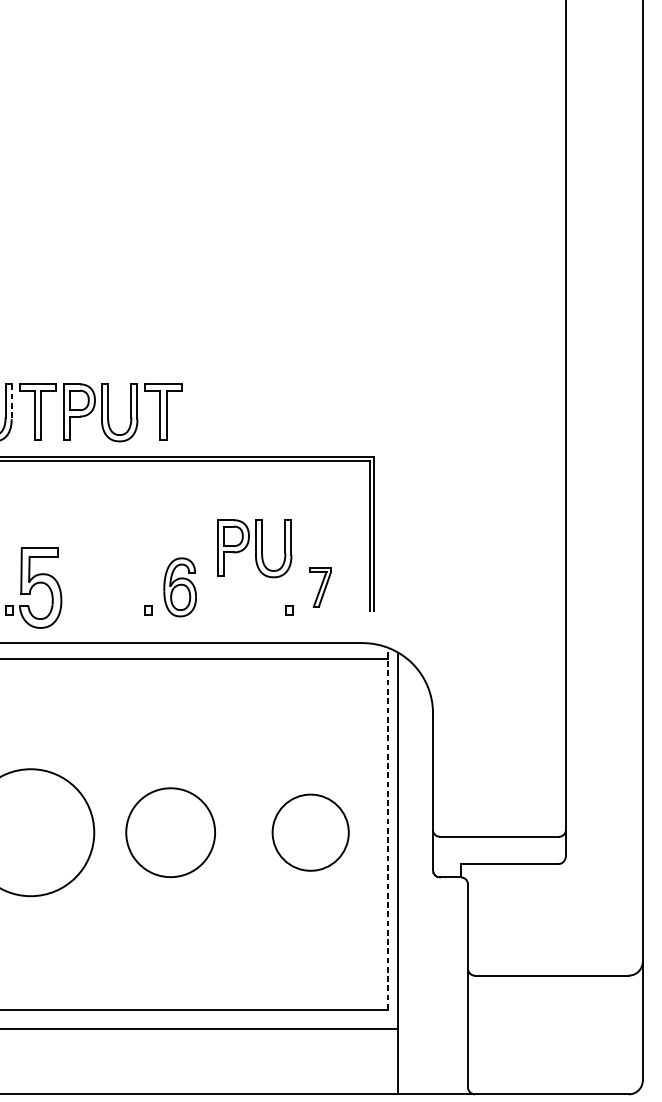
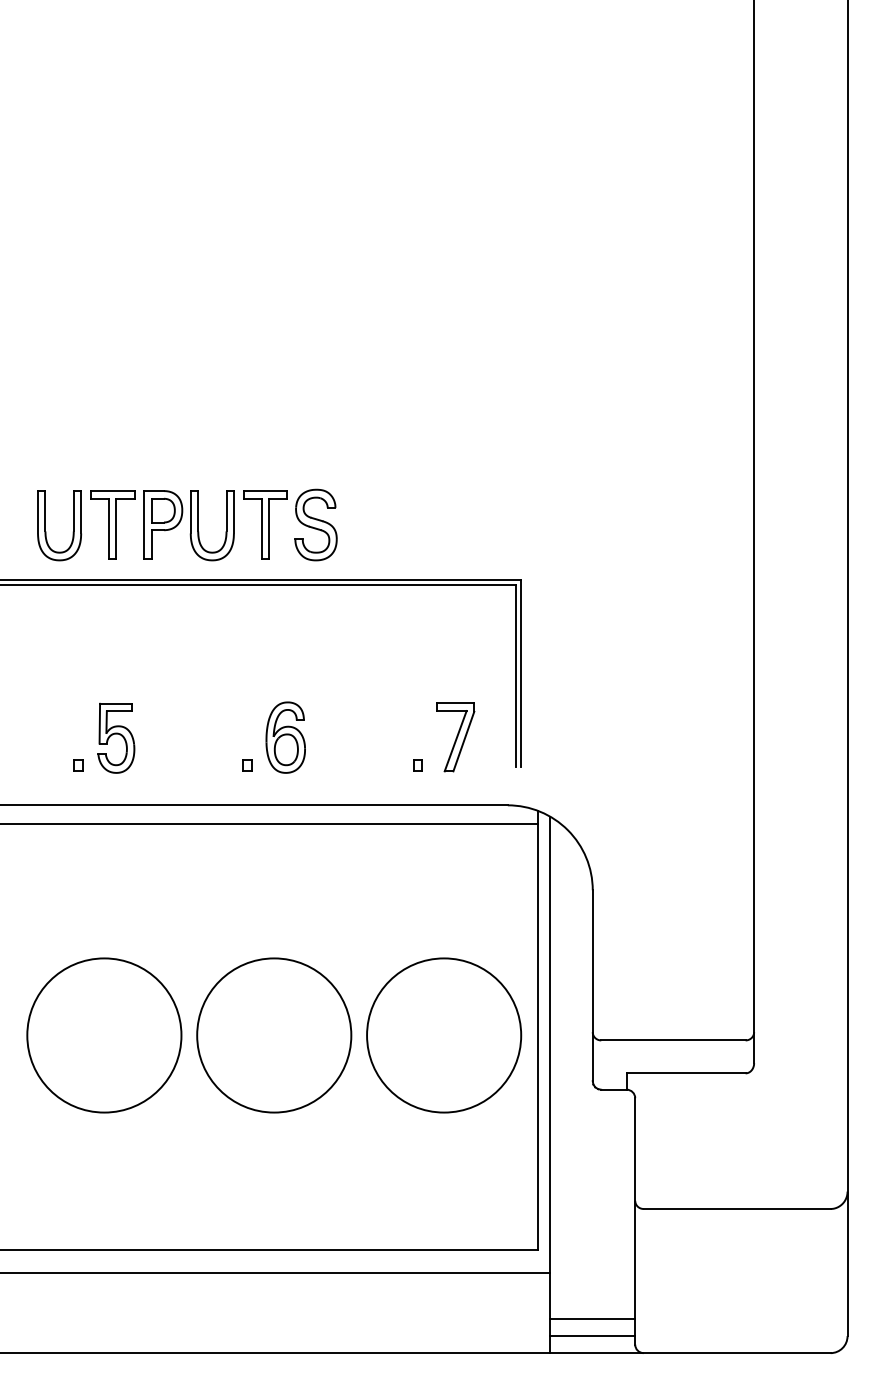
line: (11, 401) -> (81, 512), dashed -> solid
part: (204, 411) -> (315, 524), added
part: (254, 548) -> (375, 690), removed
part: (40, 587) -> (116, 737), size x0.71
part: (319, 587) -> (455, 737), size x1.43
line: (387, 828) -> (537, 1030), dashed -> solid
circle: (170, 832) -> (274, 1035), size x1.43
circle: (310, 832) -> (444, 1035), size x1.67
line: (432, 1066) -> (592, 1319), added
line: (432, 1080) -> (592, 1336), added

